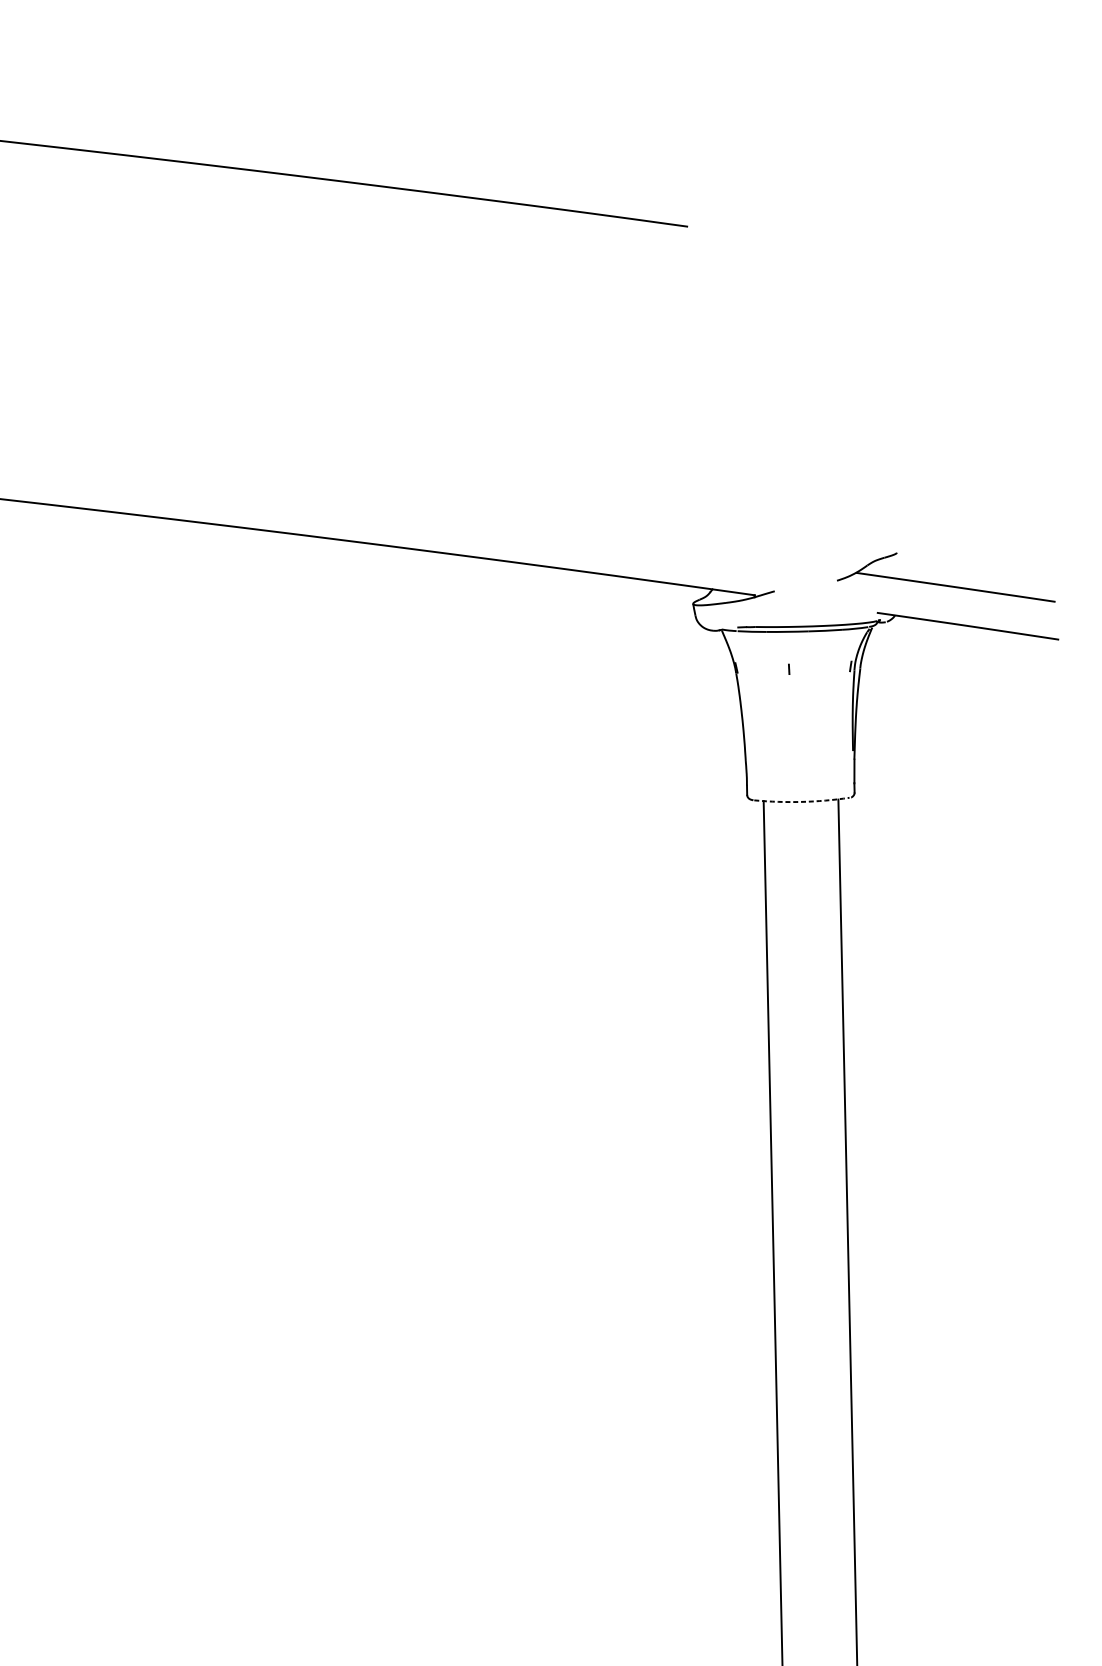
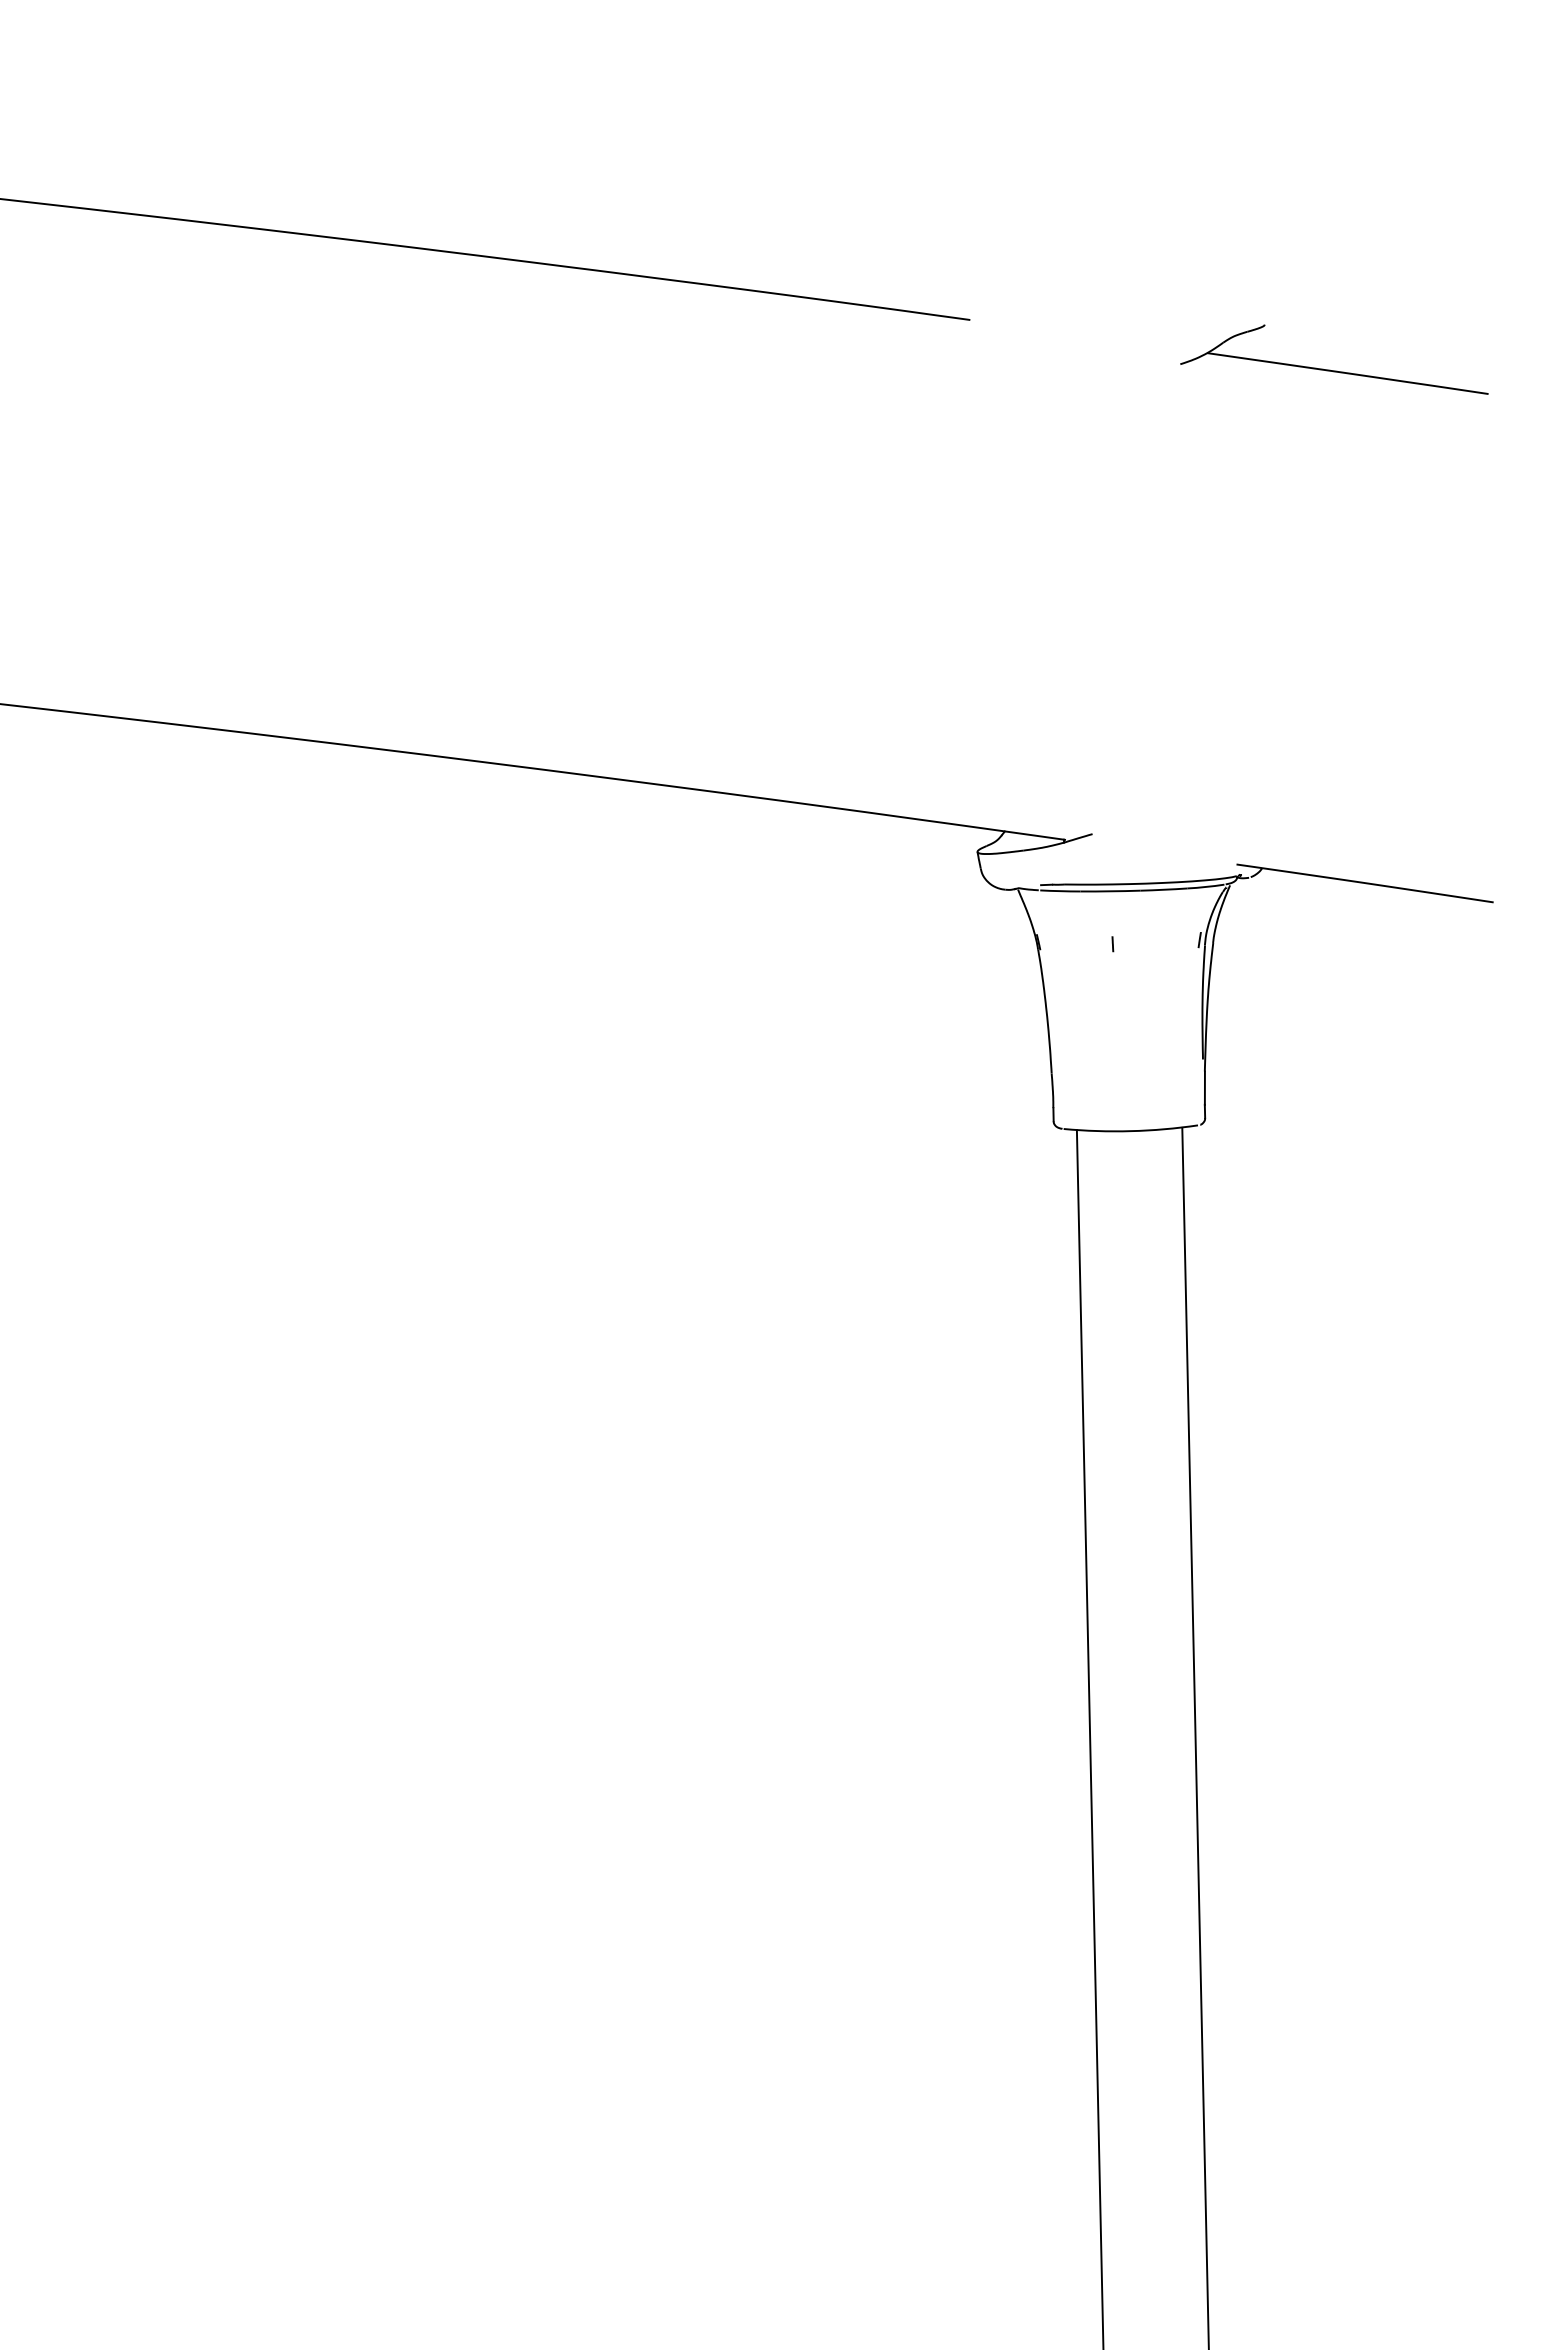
part: (943, 584) -> (1330, 369), moved
arc: (801, 802) -> (1130, 1131), dashed -> solid

